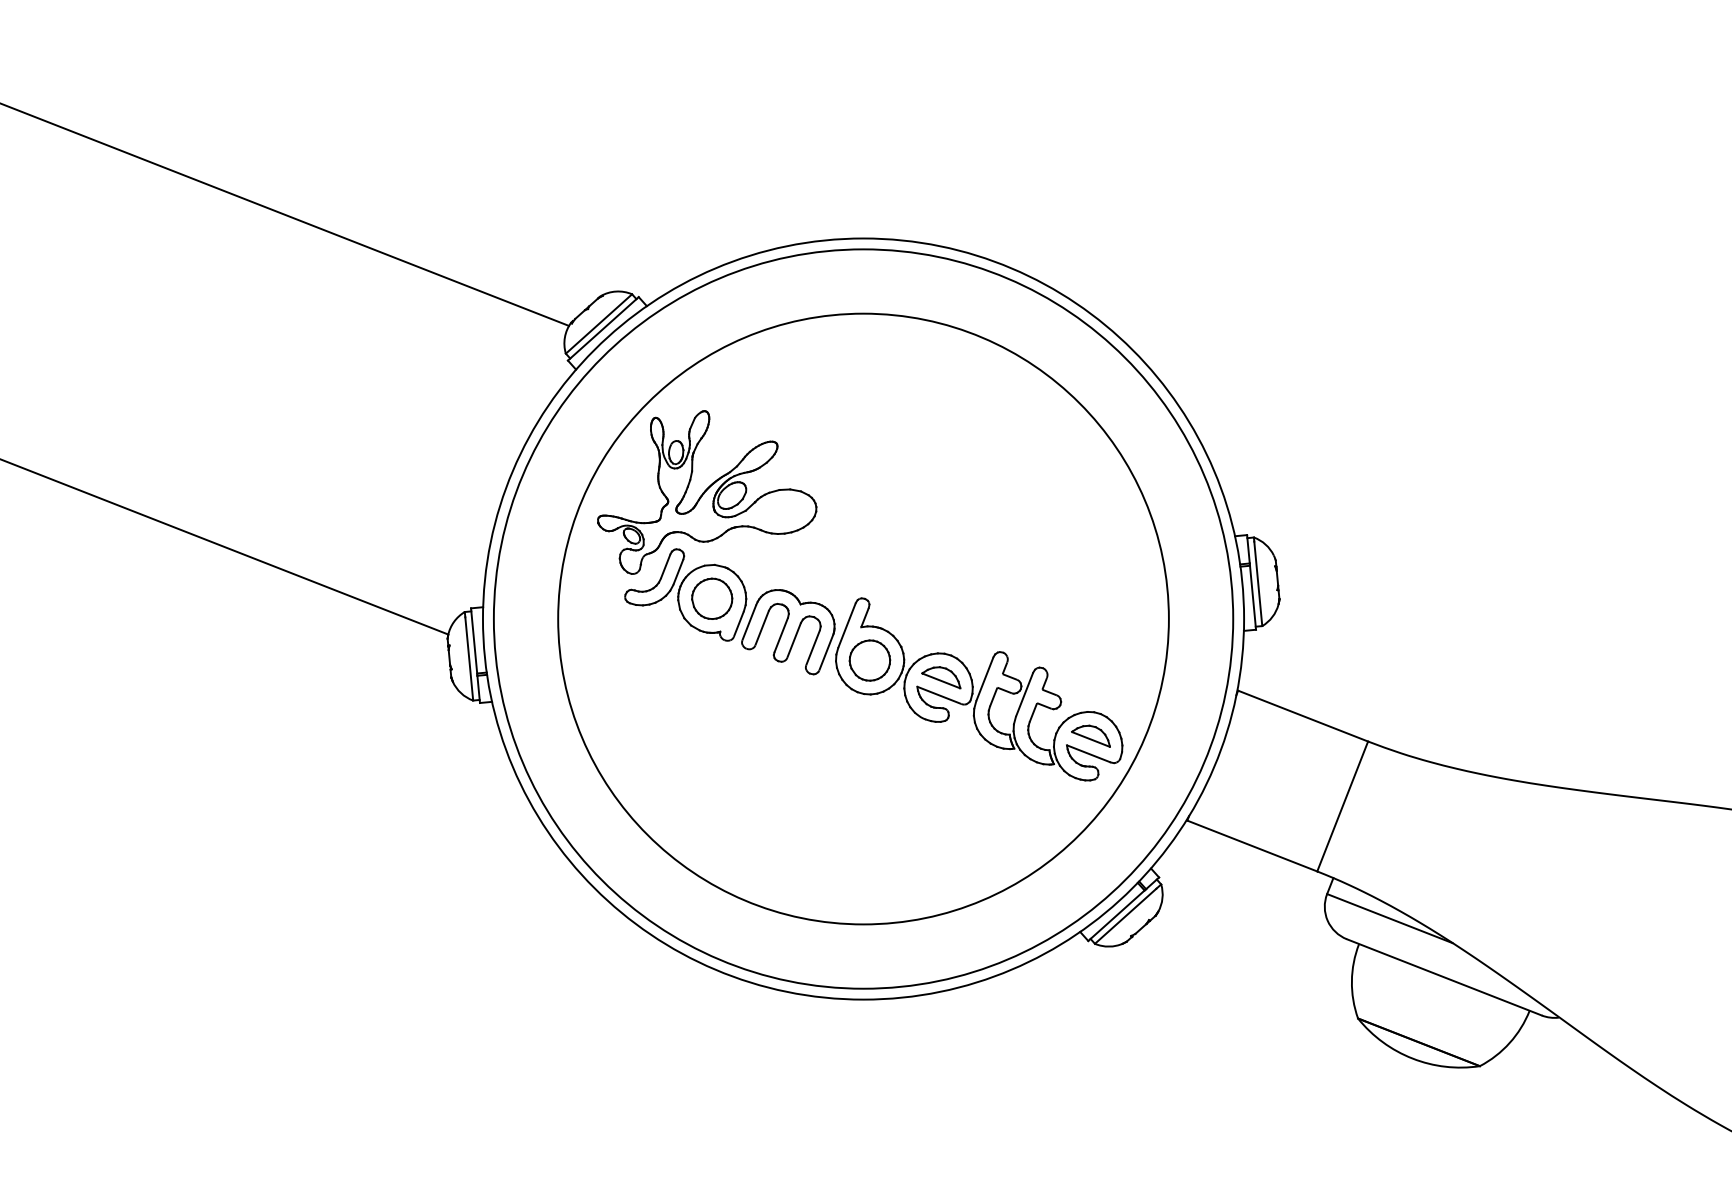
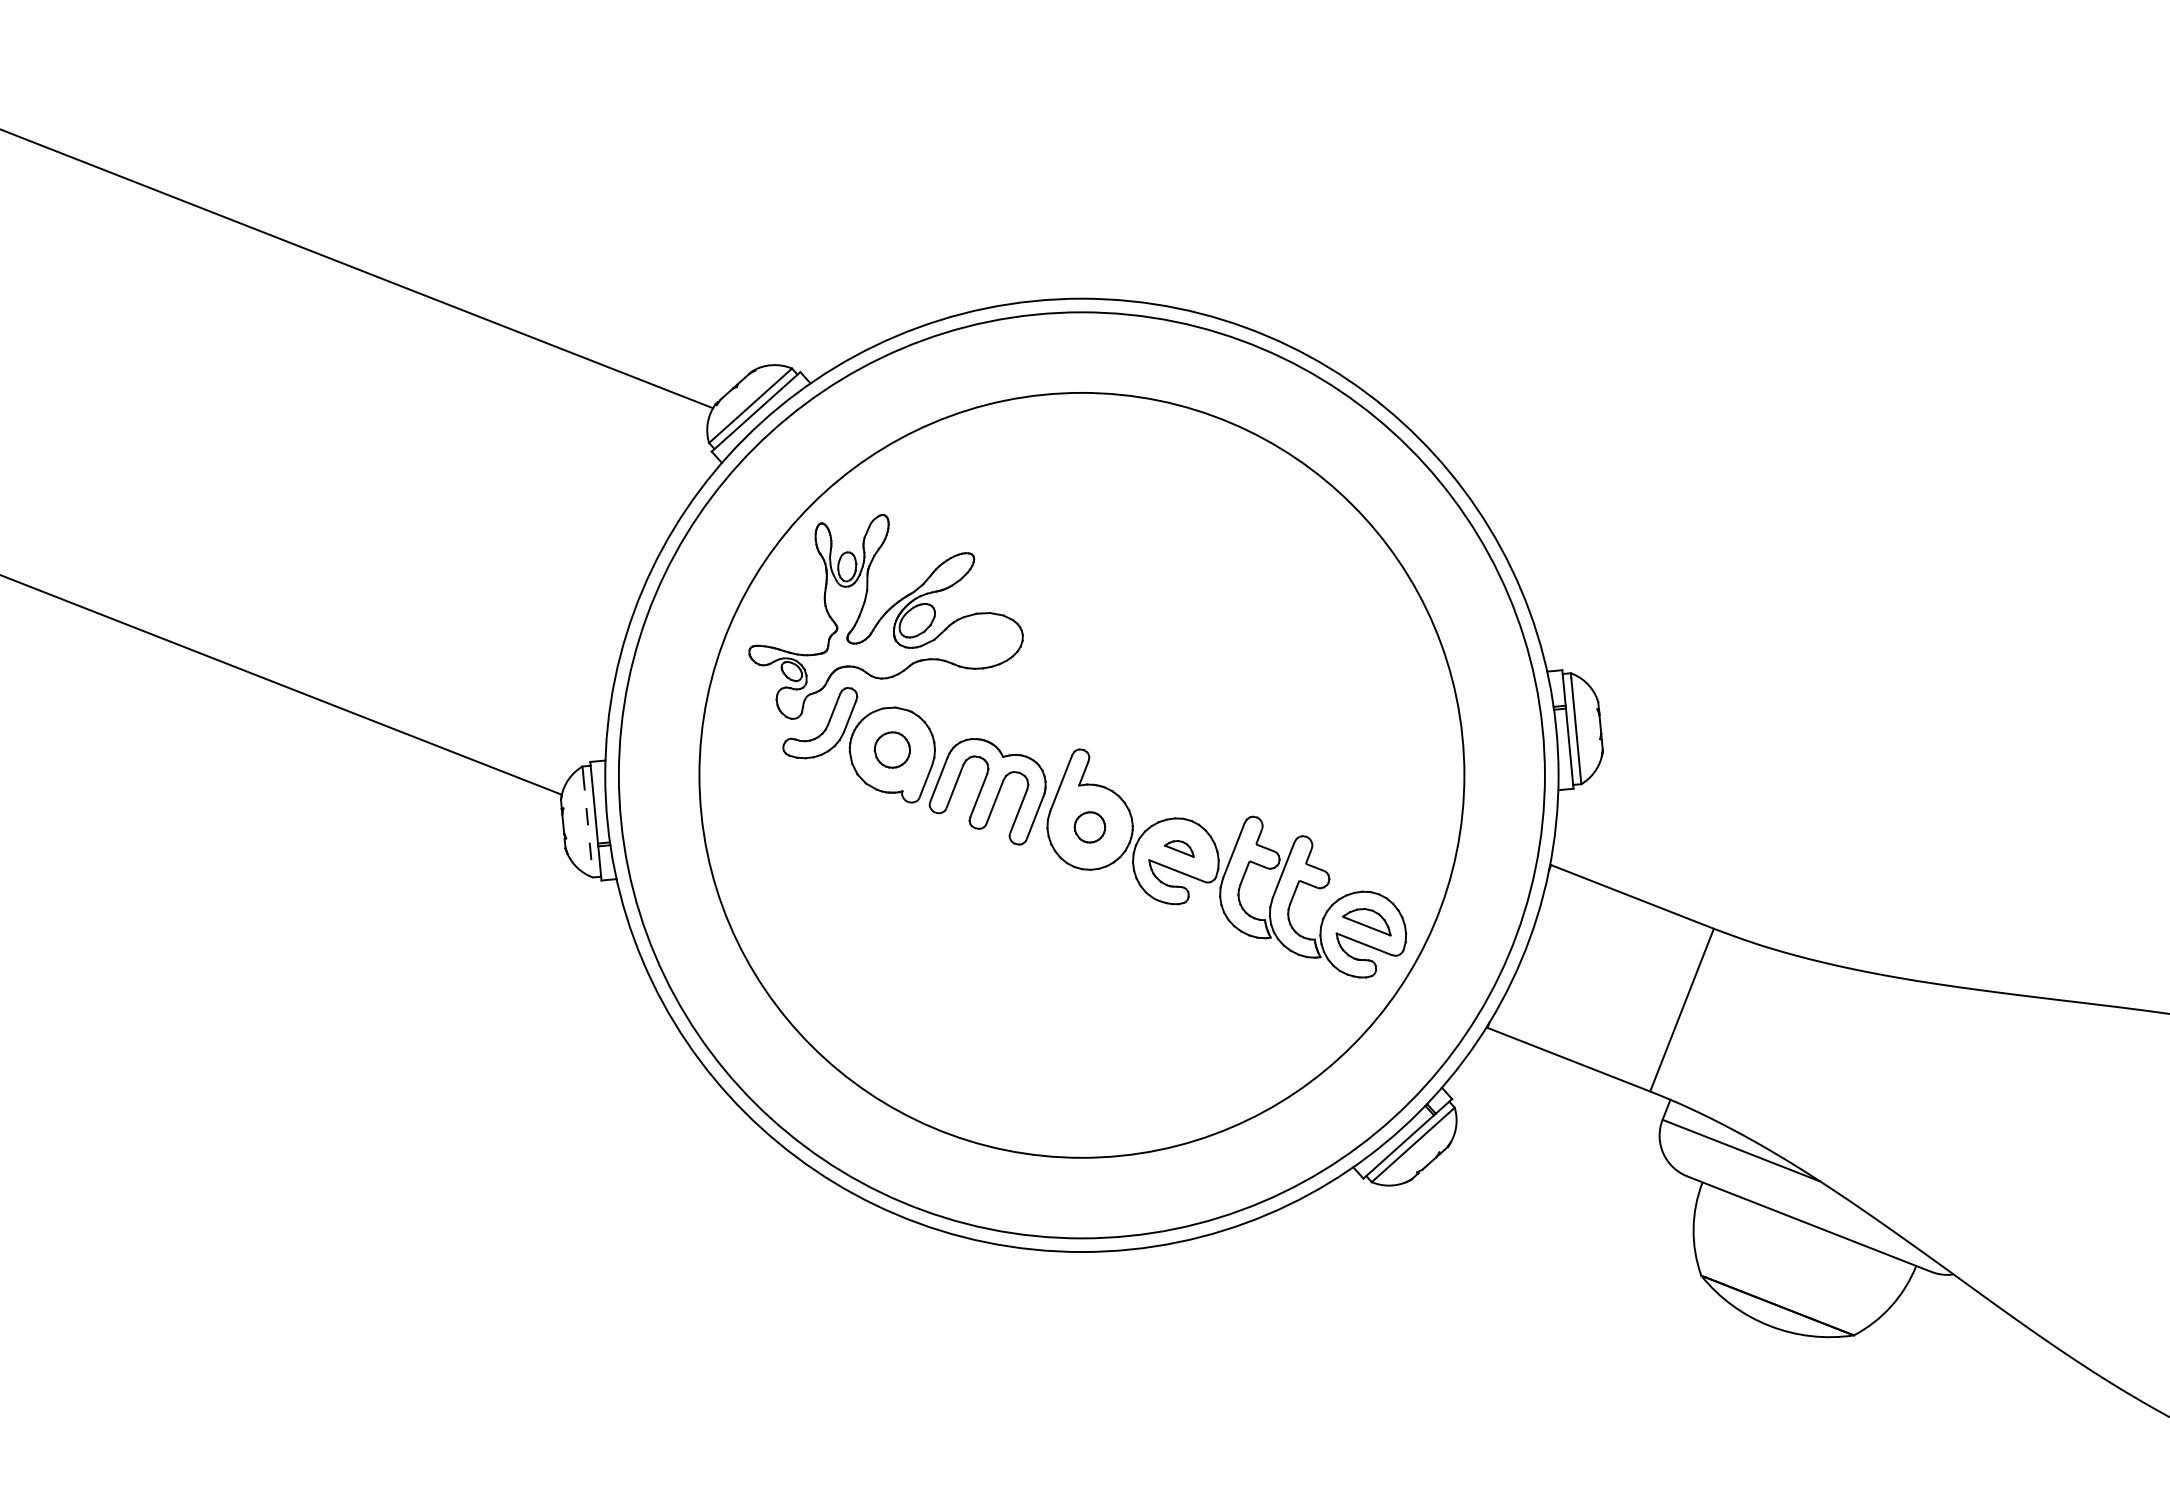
part: (712, 598) -> (892, 749), size x0.7
line: (469, 659) -> (588, 825), solid -> dashed
part: (869, 660) -> (1089, 827), size x0.6
part: (941, 677) -> (1179, 848), size x0.6

